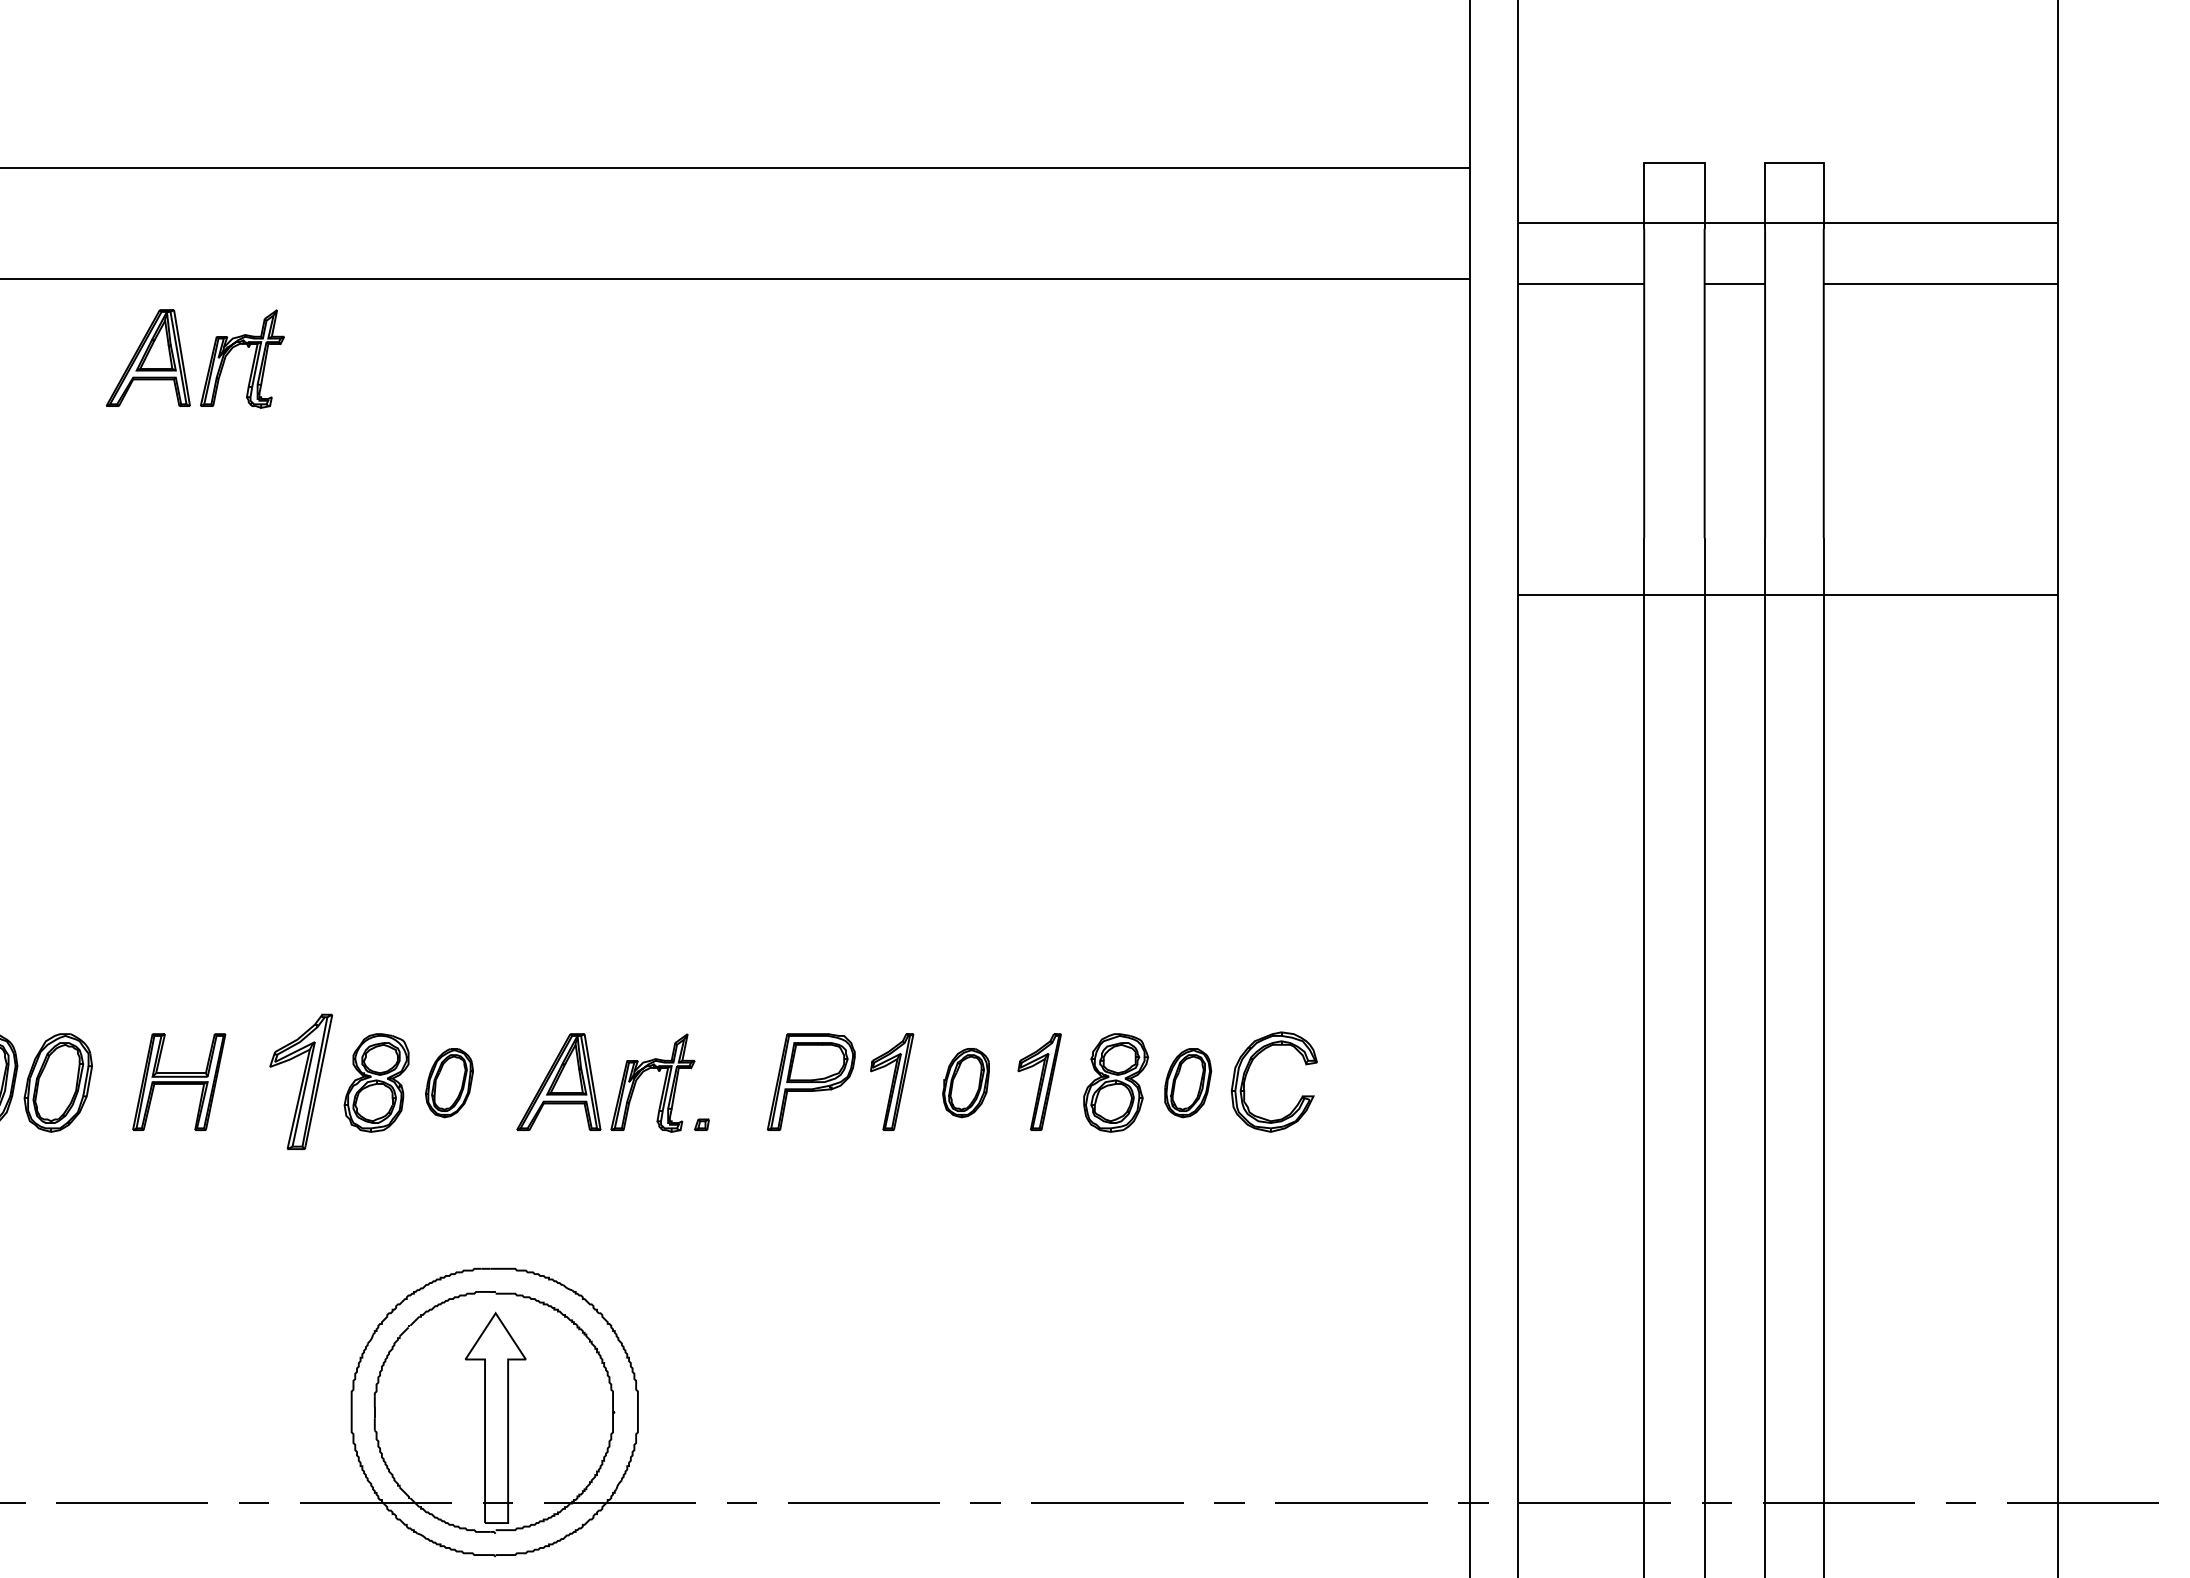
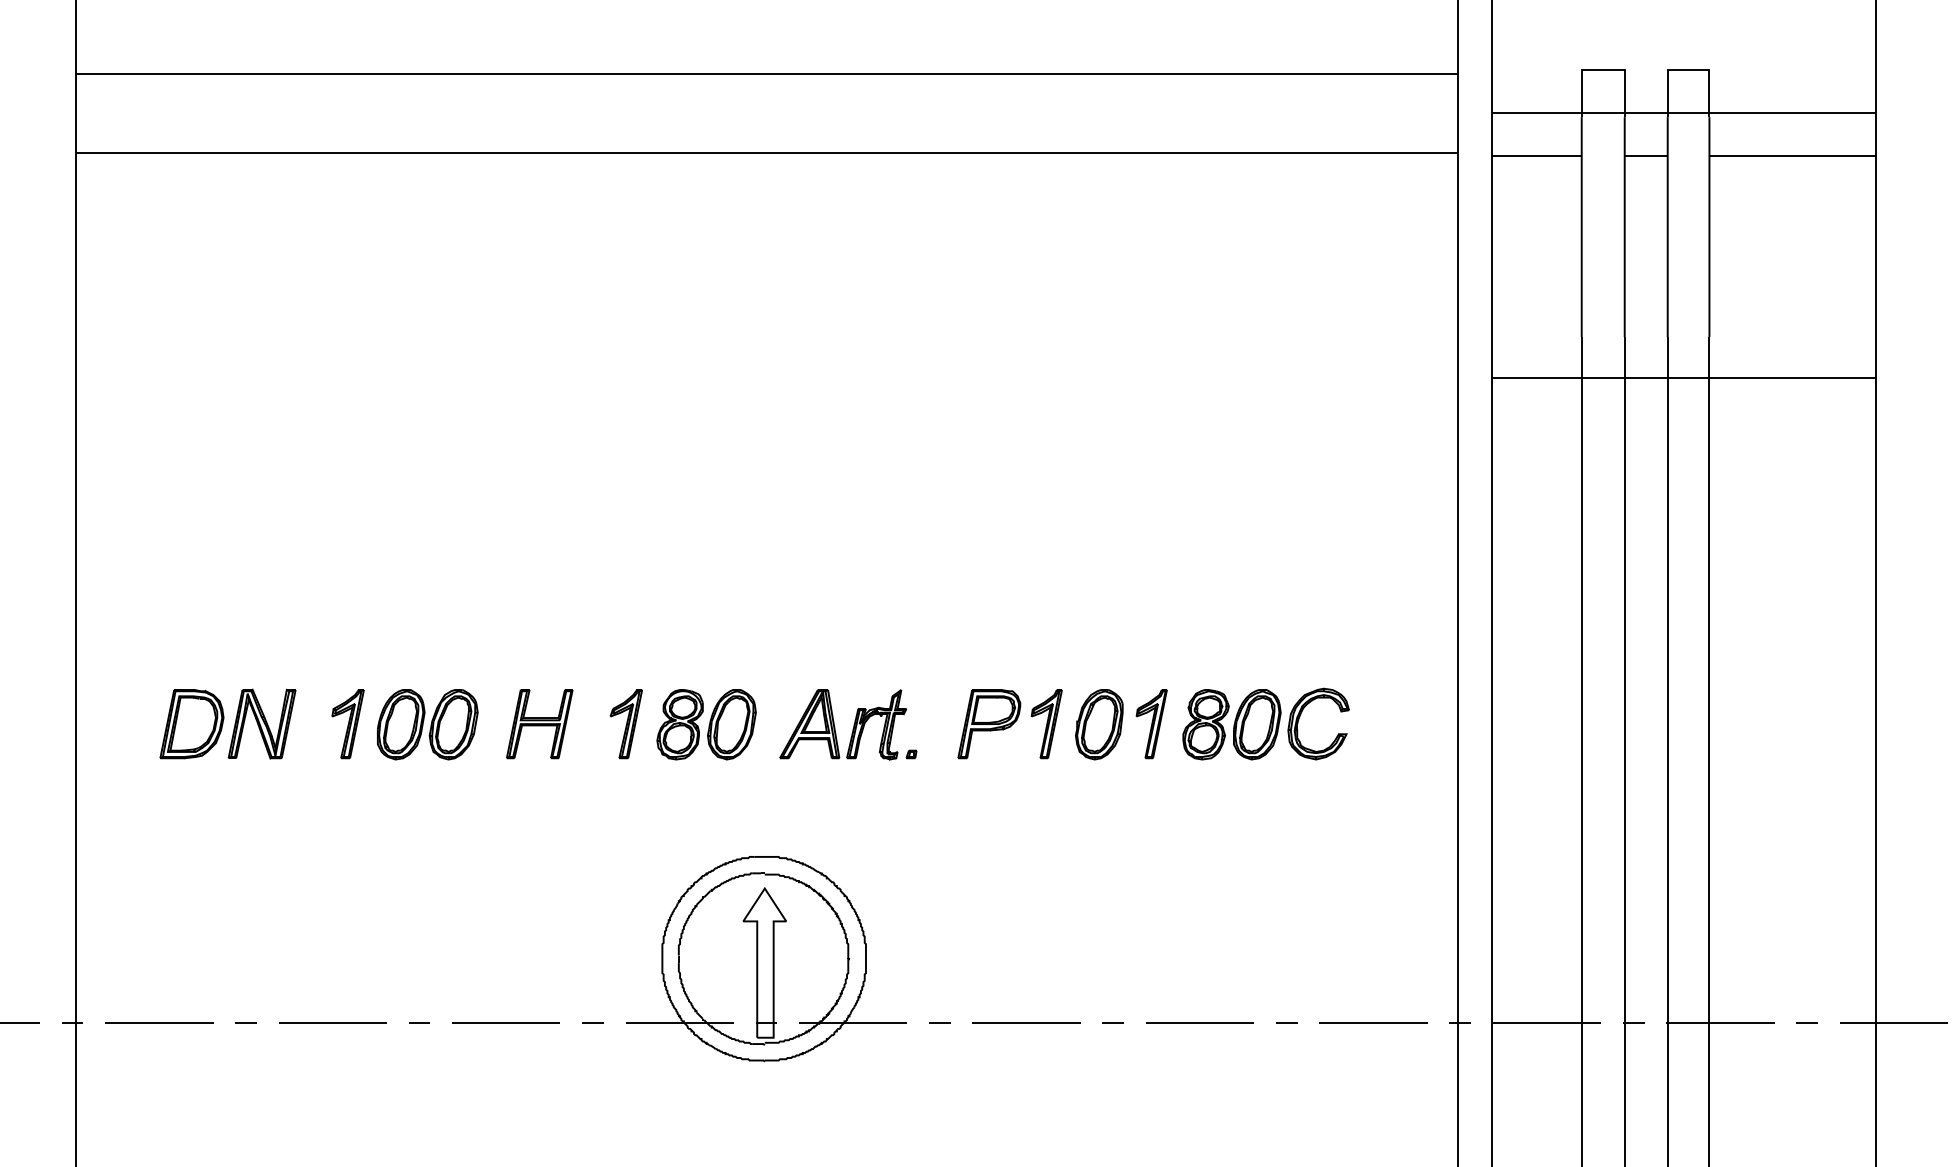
part: (184, 362) -> (543, 212), removed
part: (299, 1082) -> (625, 724), size x0.71
part: (448, 1082) -> (731, 724), size x1.43
part: (966, 1082) -> (1099, 724), size x1.43
part: (1188, 1082) -> (1257, 724), size x1.43

